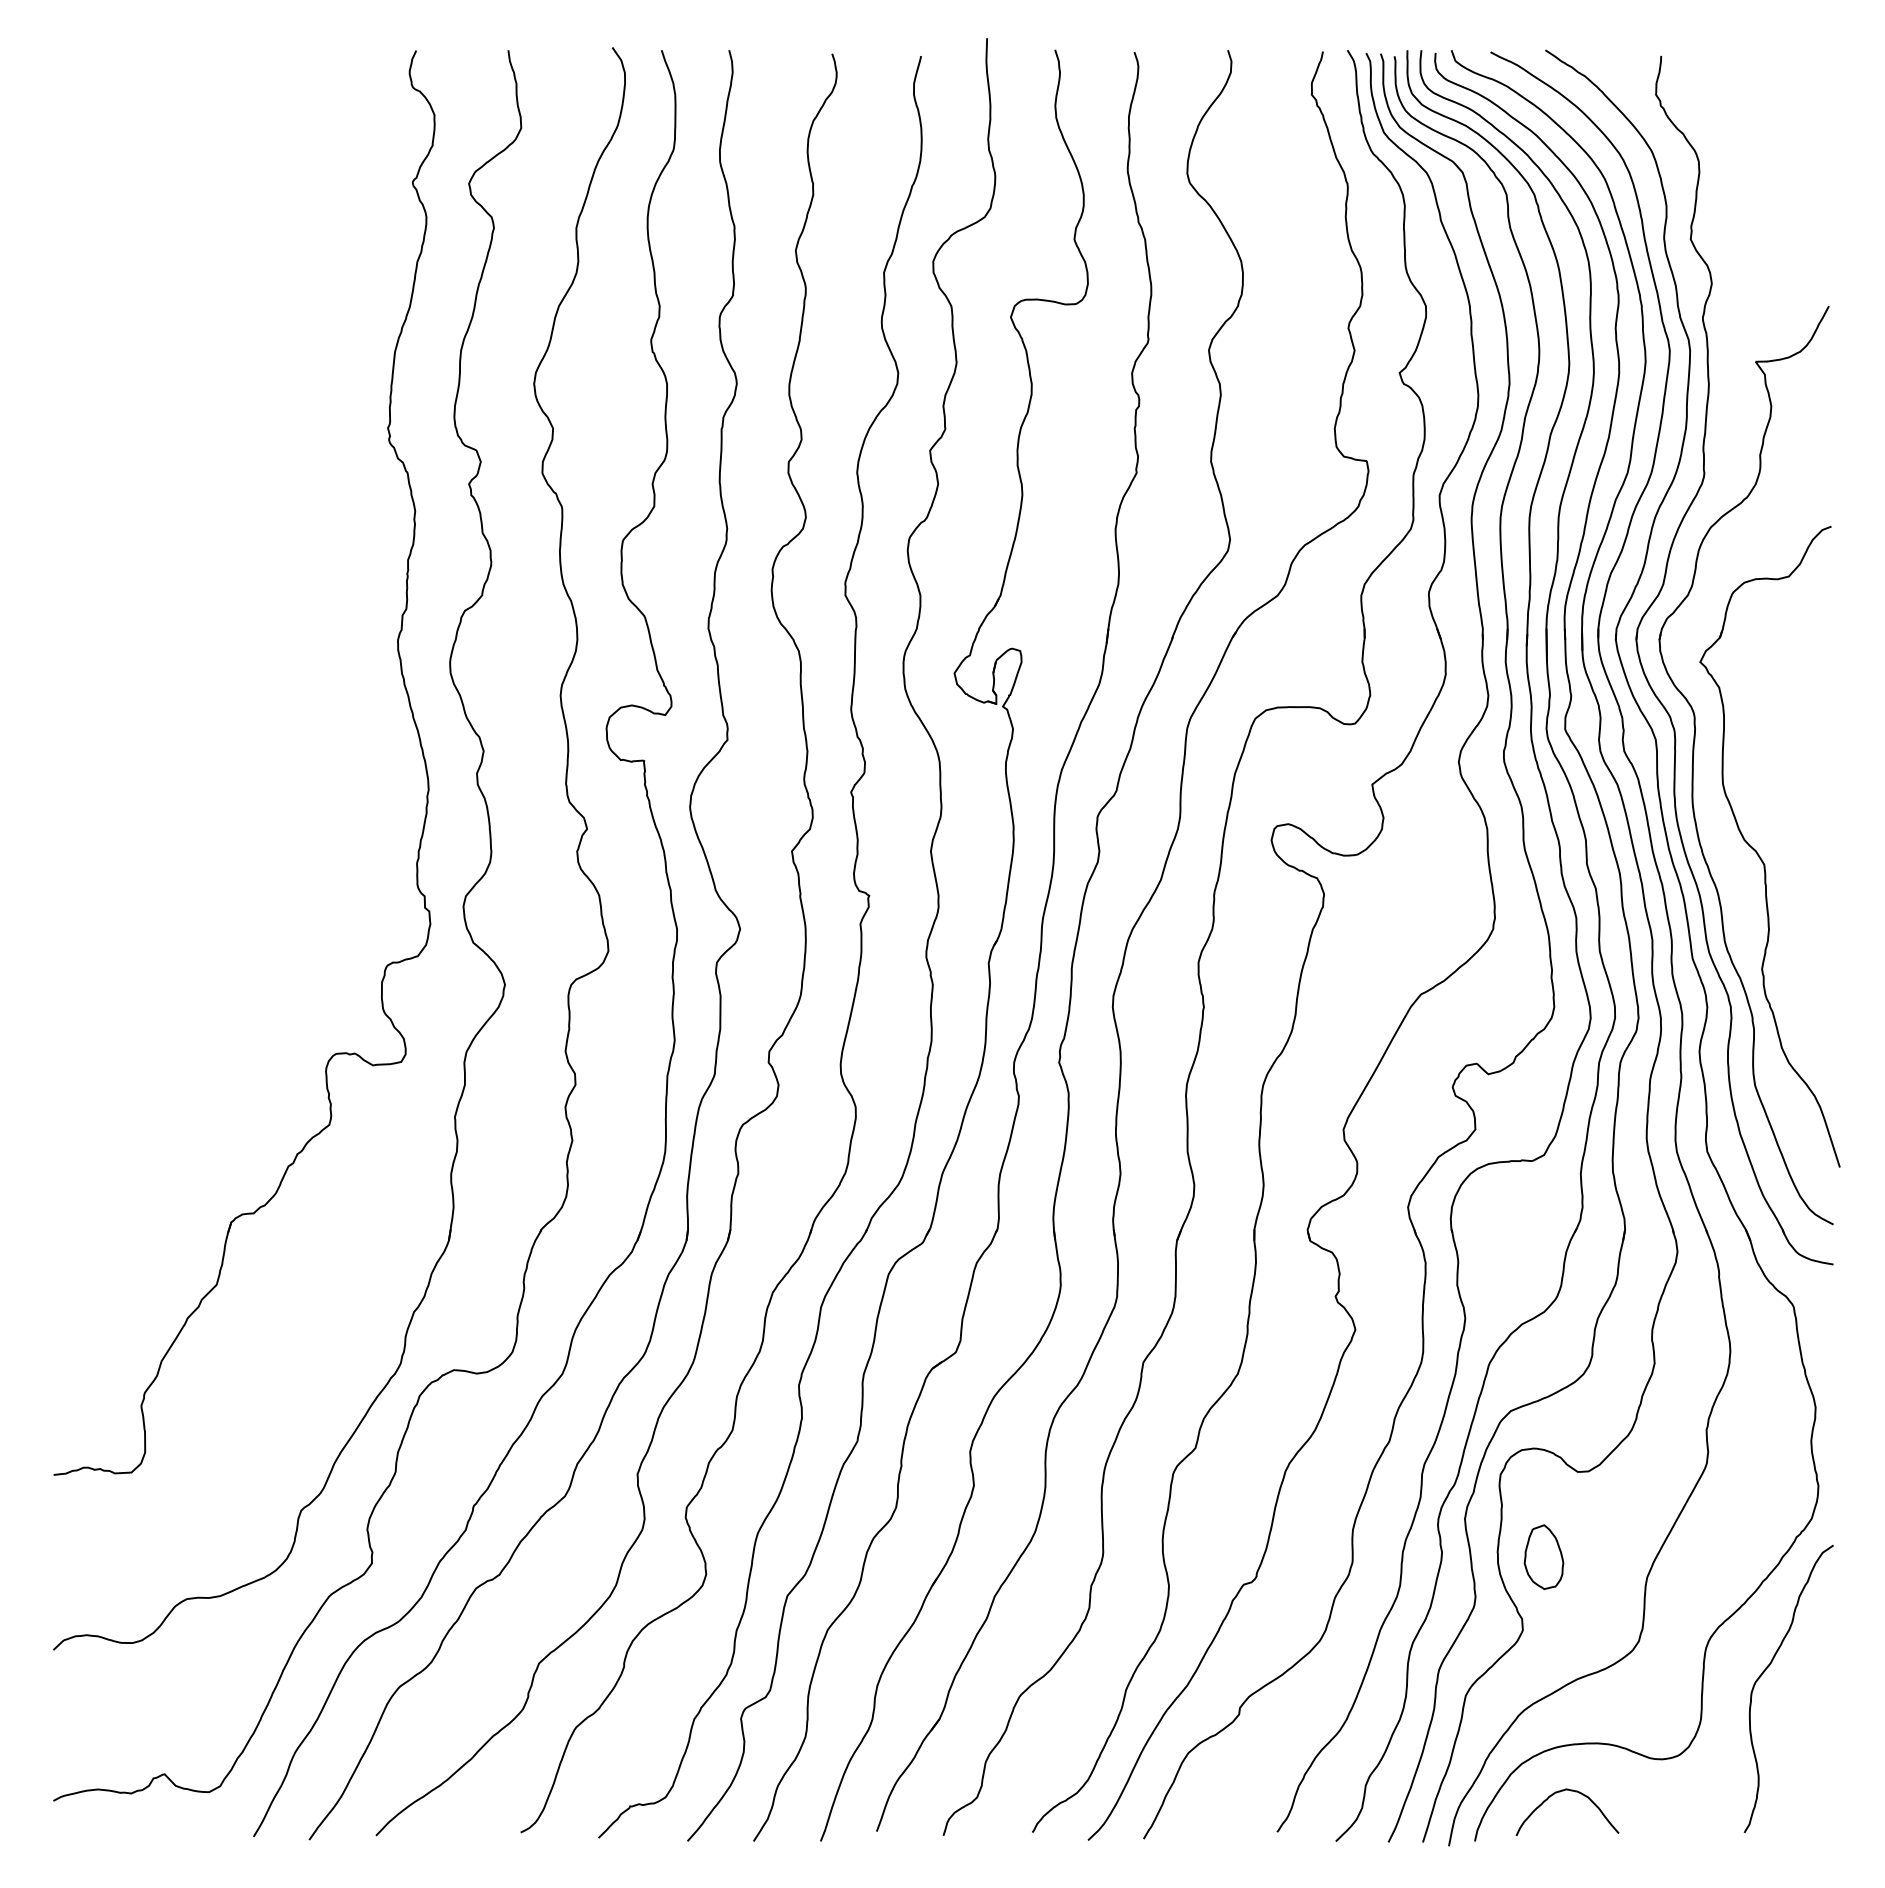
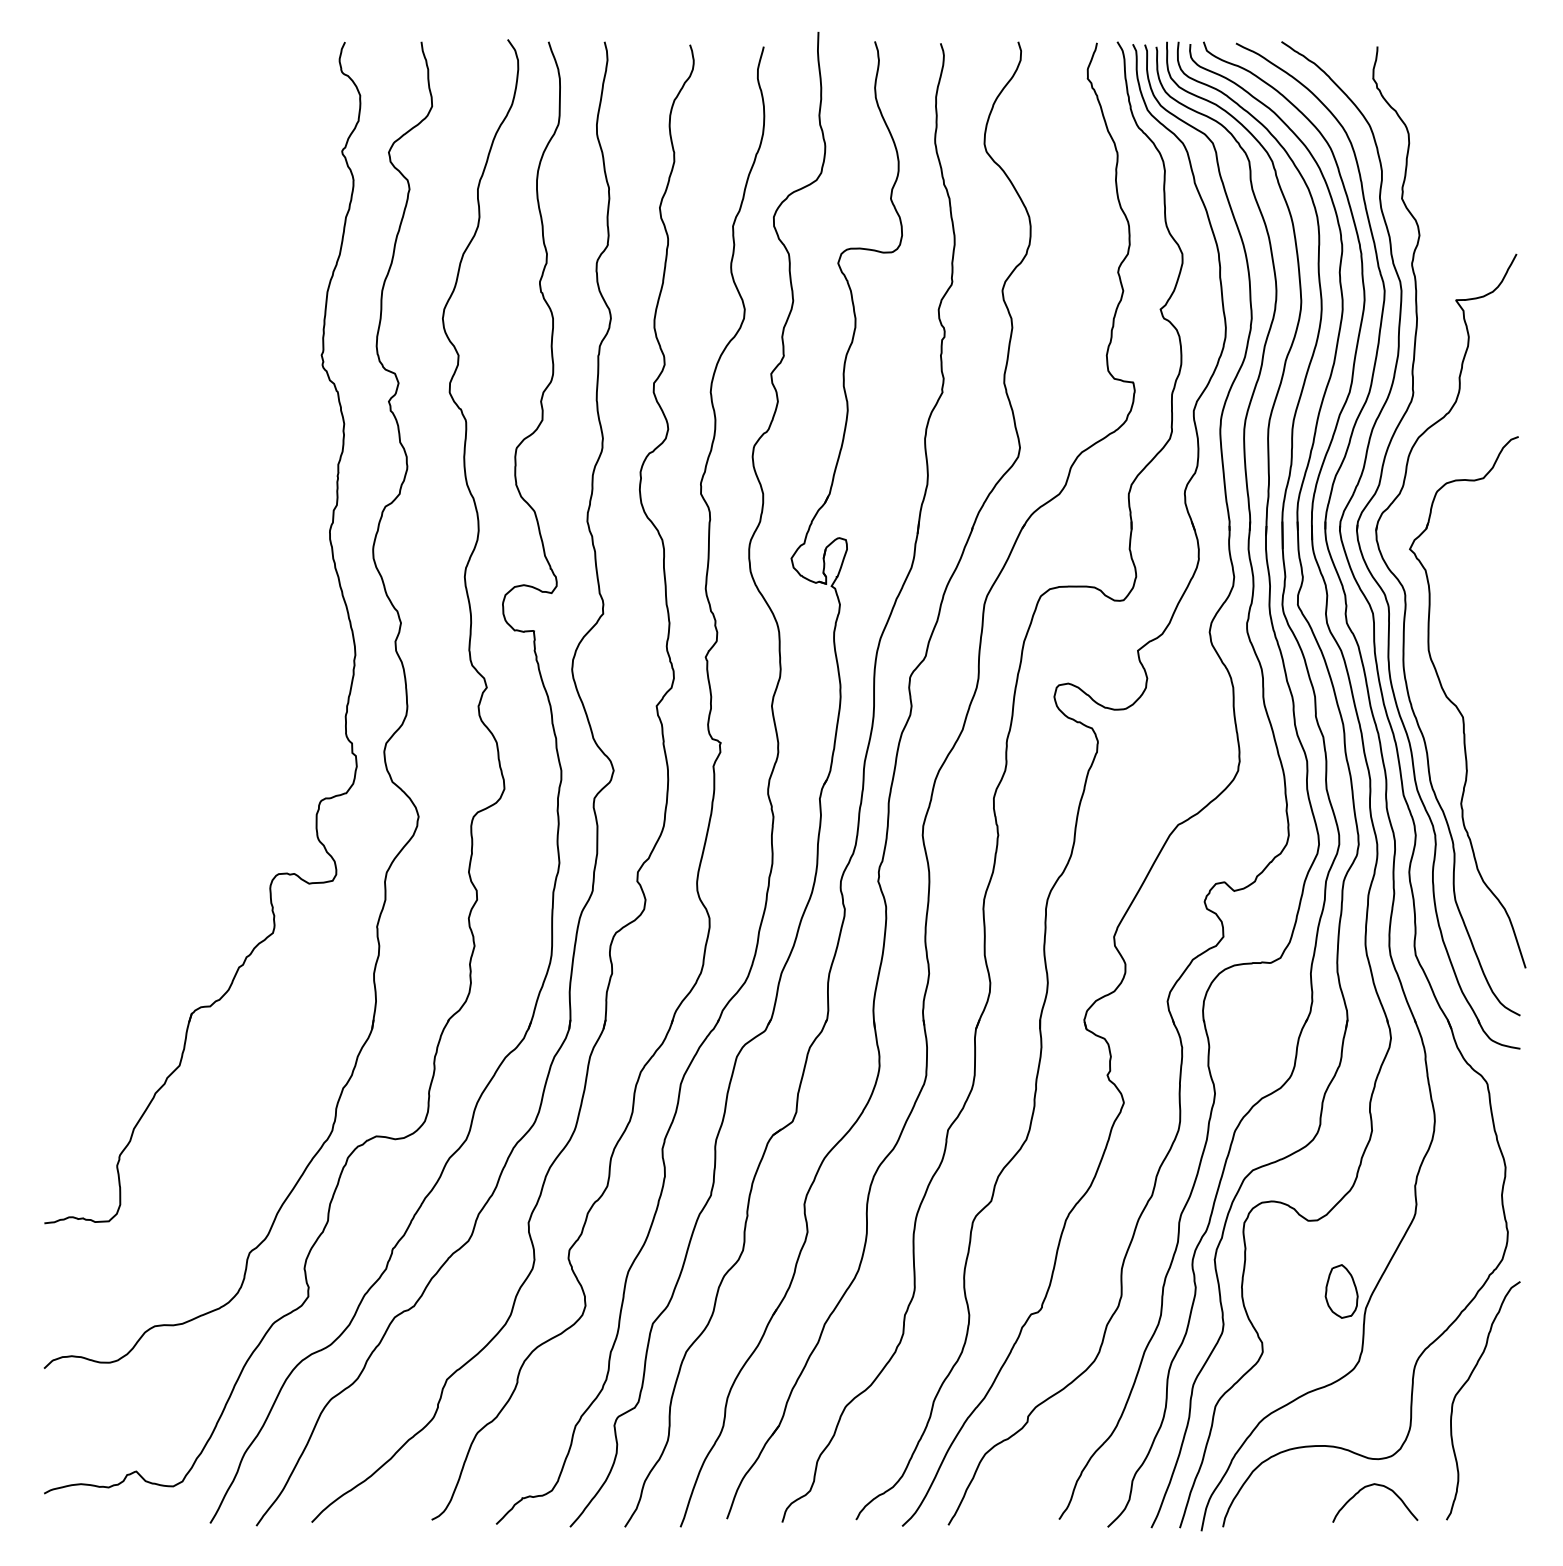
part: (1543, 1556) -> (1341, 1290), moved
curve: (1570, 1791) -> (1377, 1485), moved

